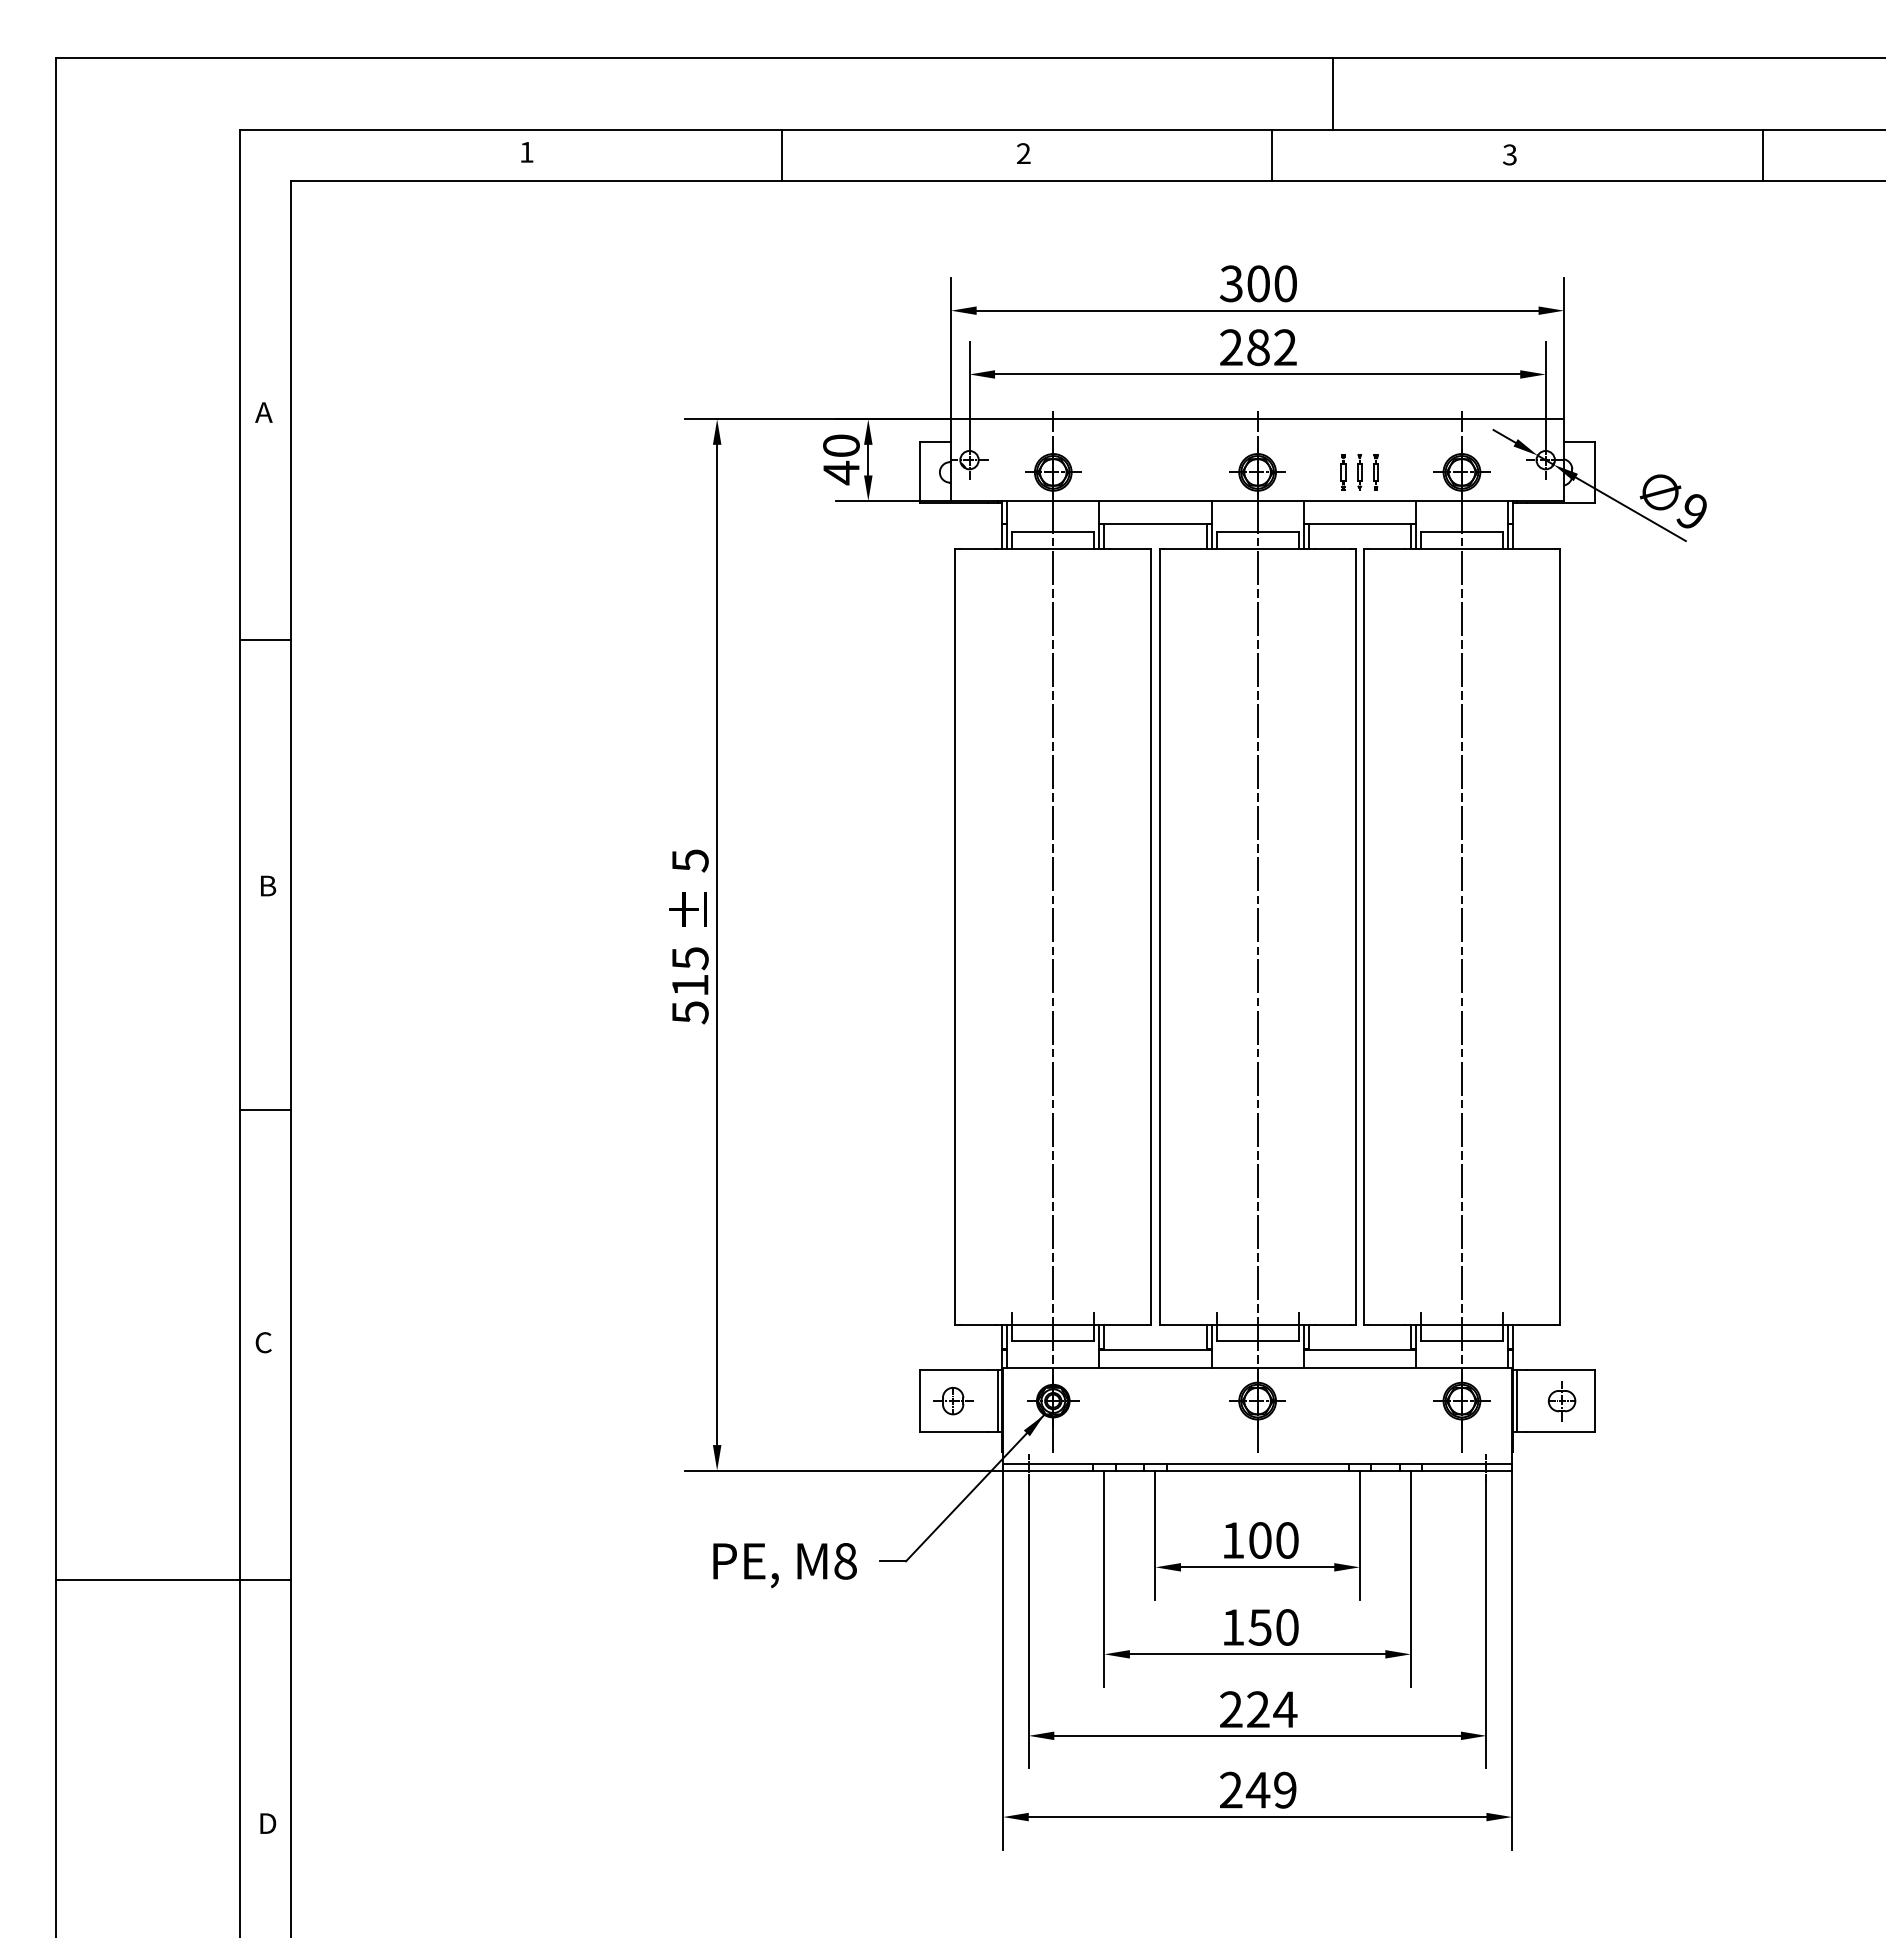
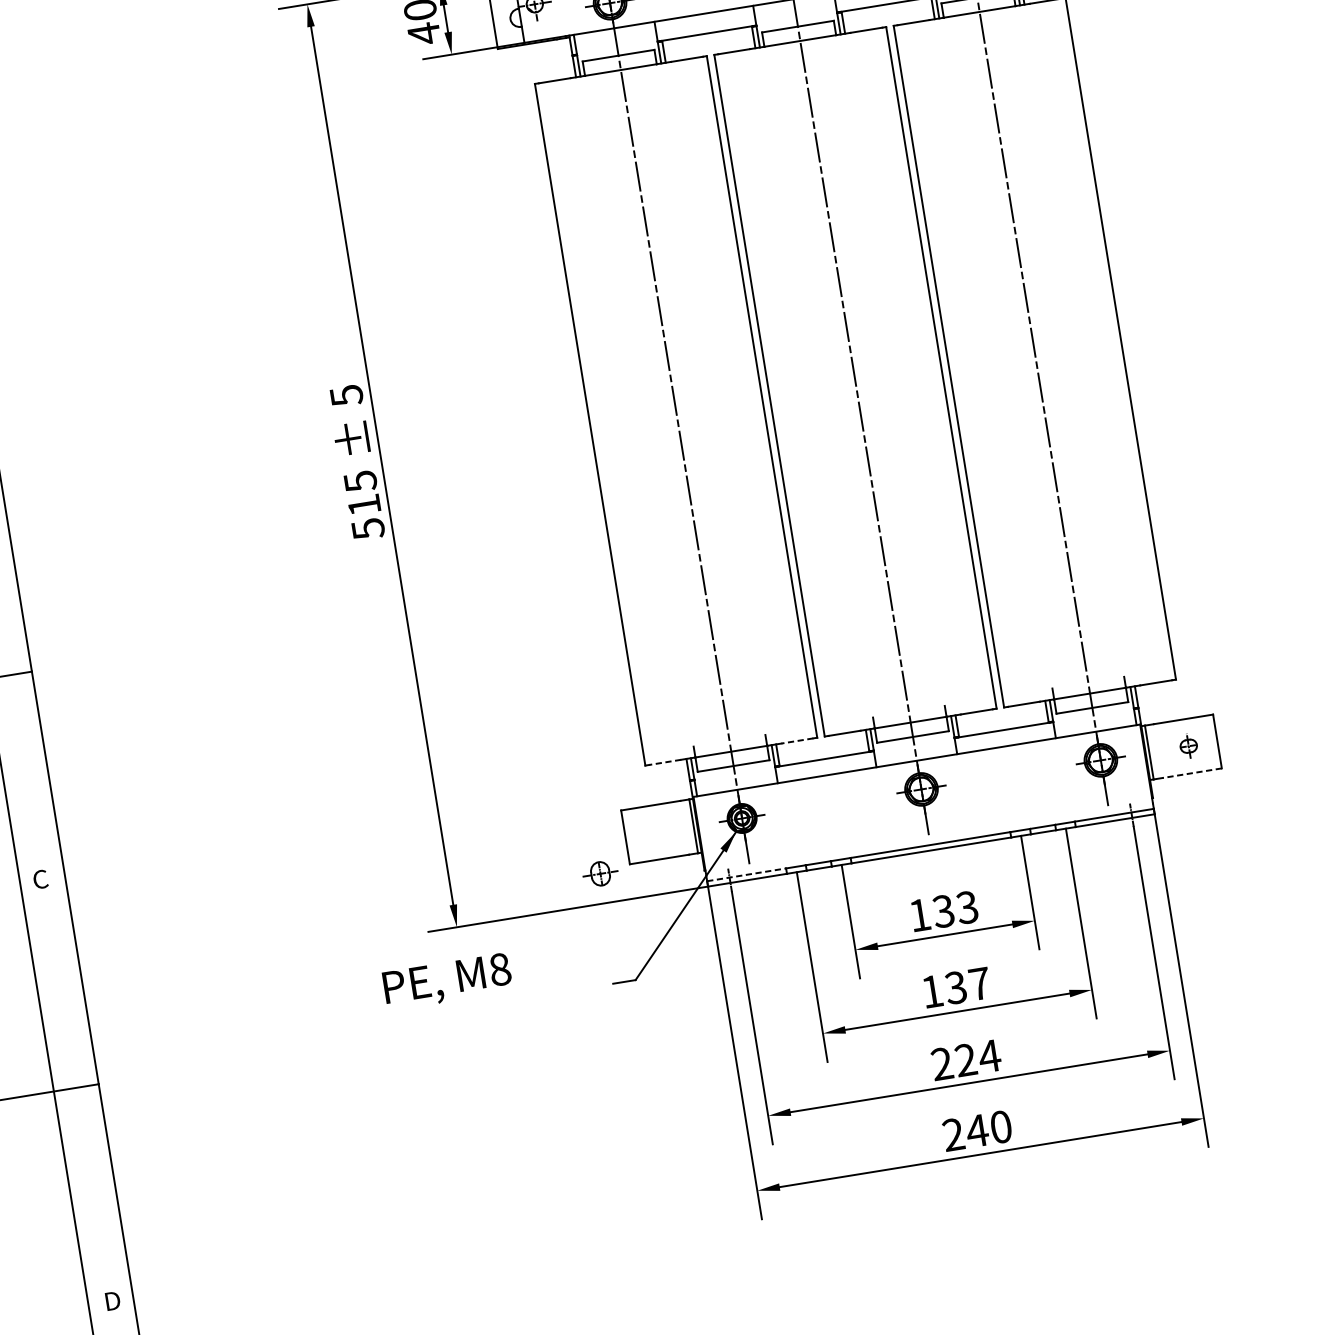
line: (977, 1325) -> (664, 762), solid -> dashed
line: (1128, 1325) -> (797, 741), solid -> dashed
part: (953, 1401) -> (600, 874), moved
part: (1561, 1401) -> (1188, 746), size x0.7
line: (1561, 1431) -> (1192, 772), solid -> dashed
line: (1048, 1464) -> (746, 874), solid -> dashed
text: (1273, 1540) -> (955, 909), 100 -> 133
text: (784, 1565) -> (447, 981), moved
text: (1273, 1627) -> (967, 985), 150 -> 137
text: (1285, 1789) -> (1001, 1126), 249 -> 240

